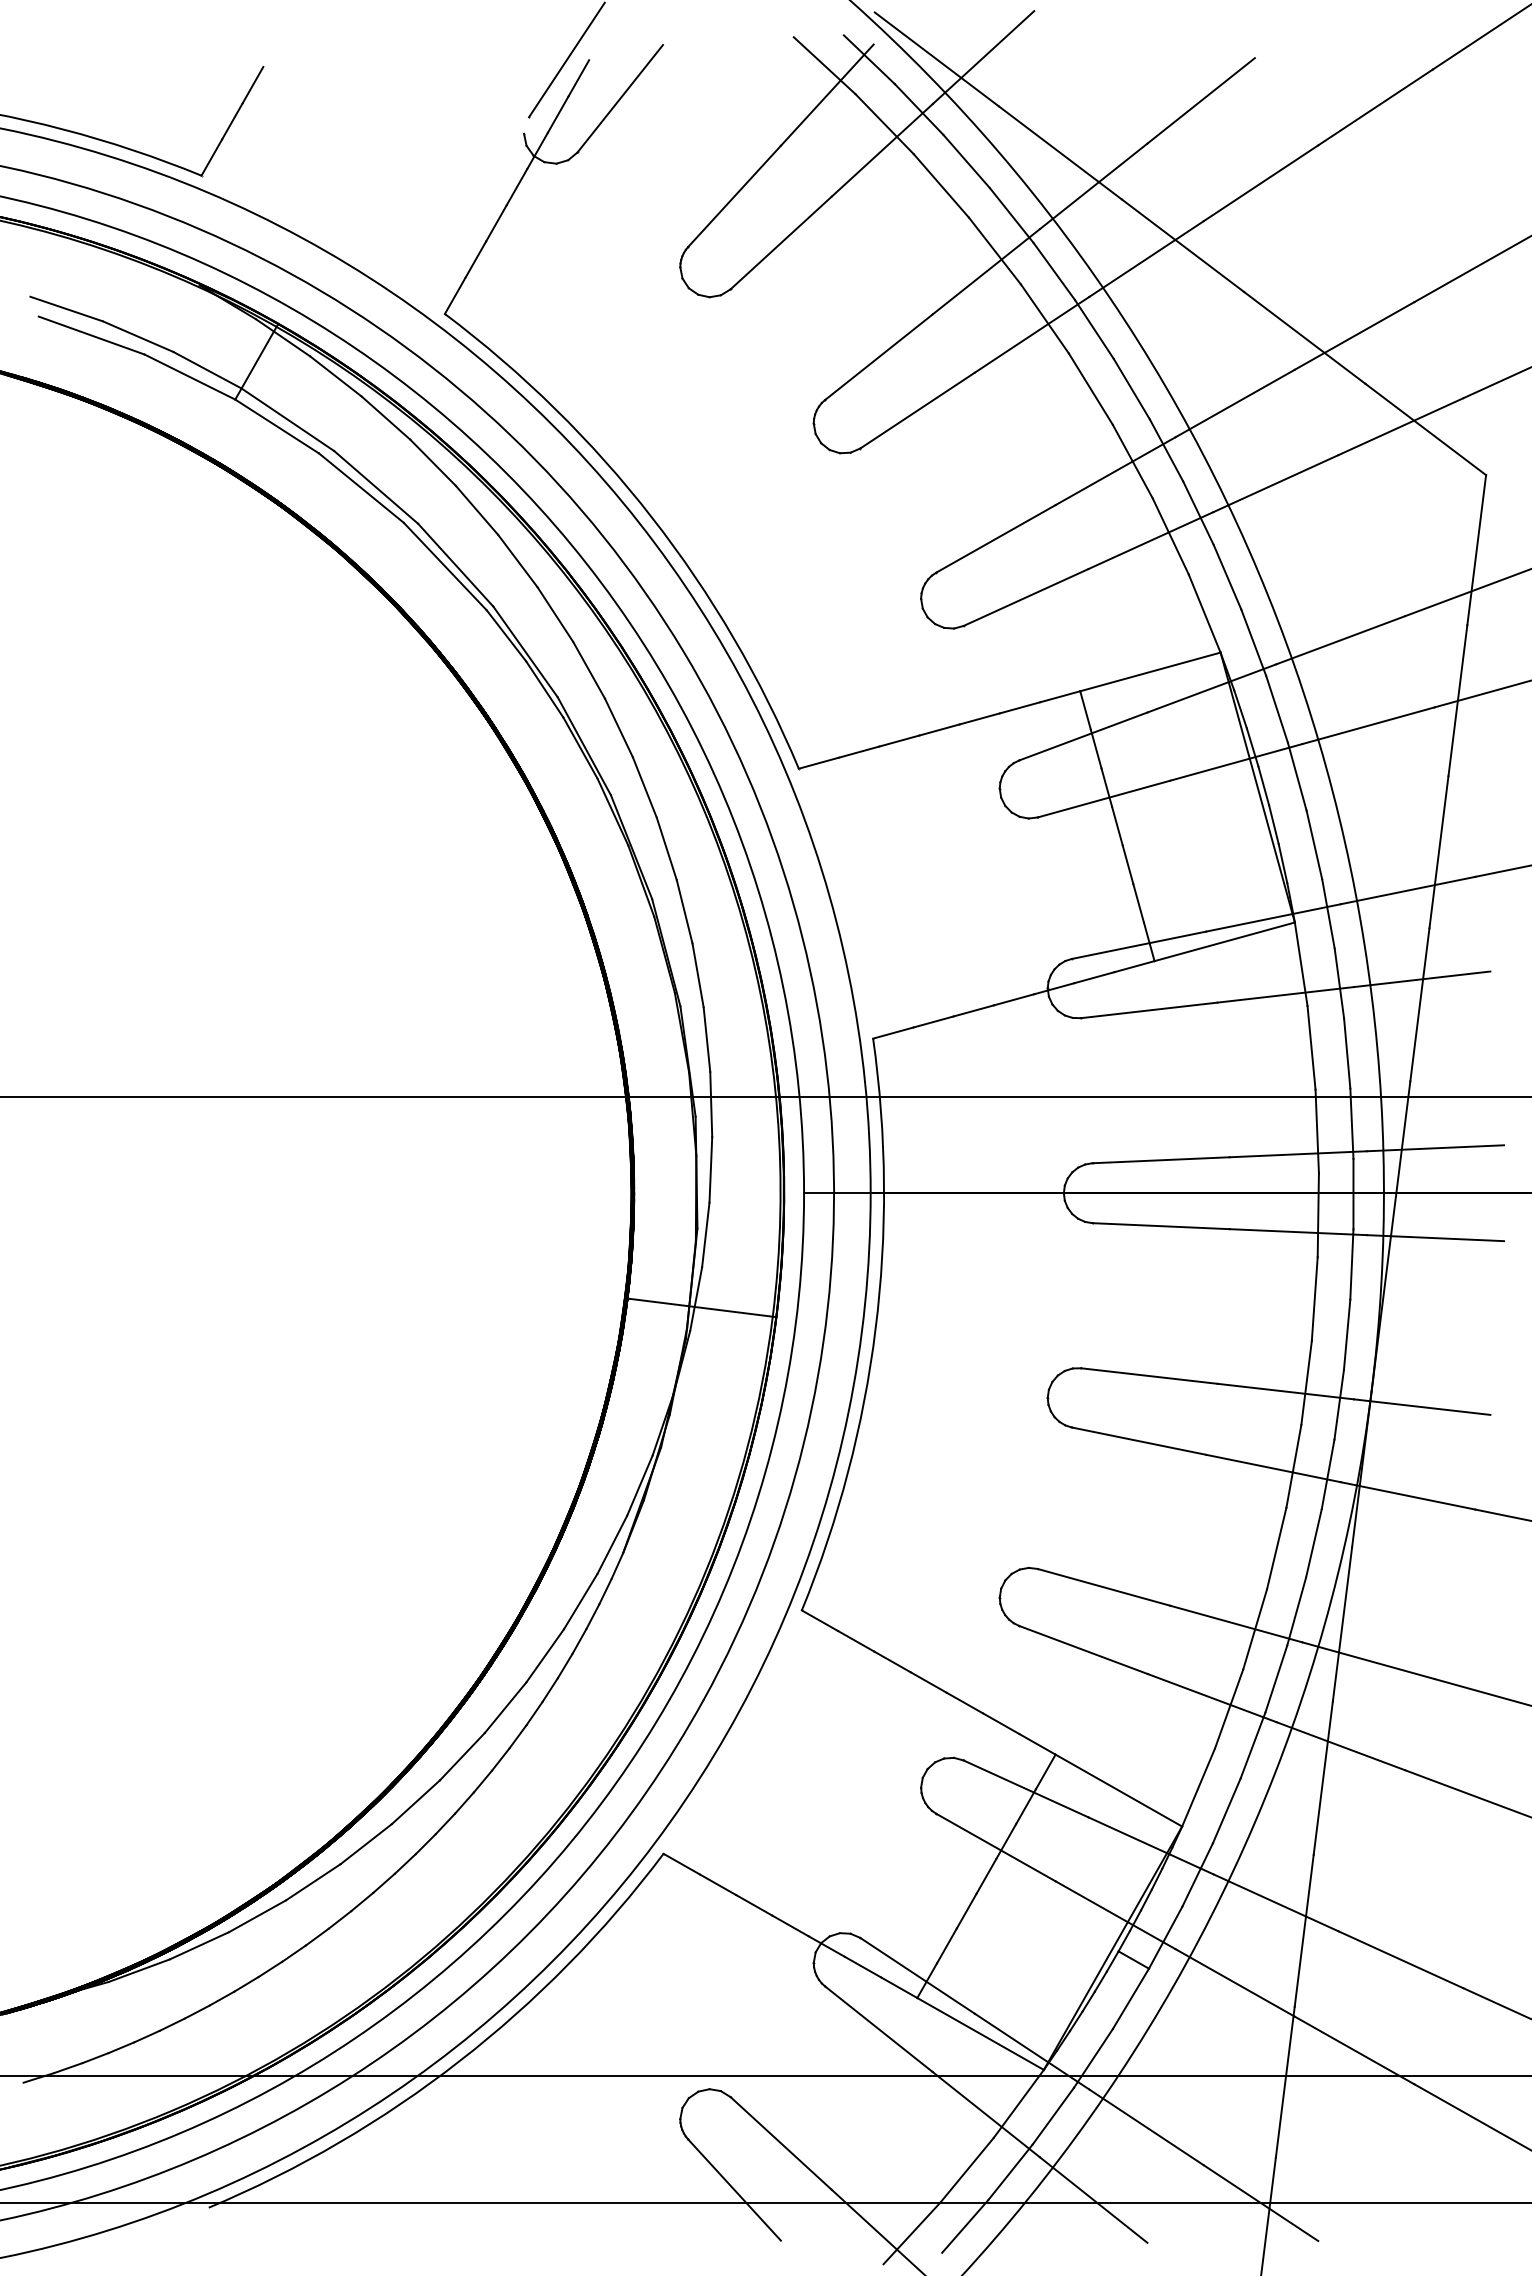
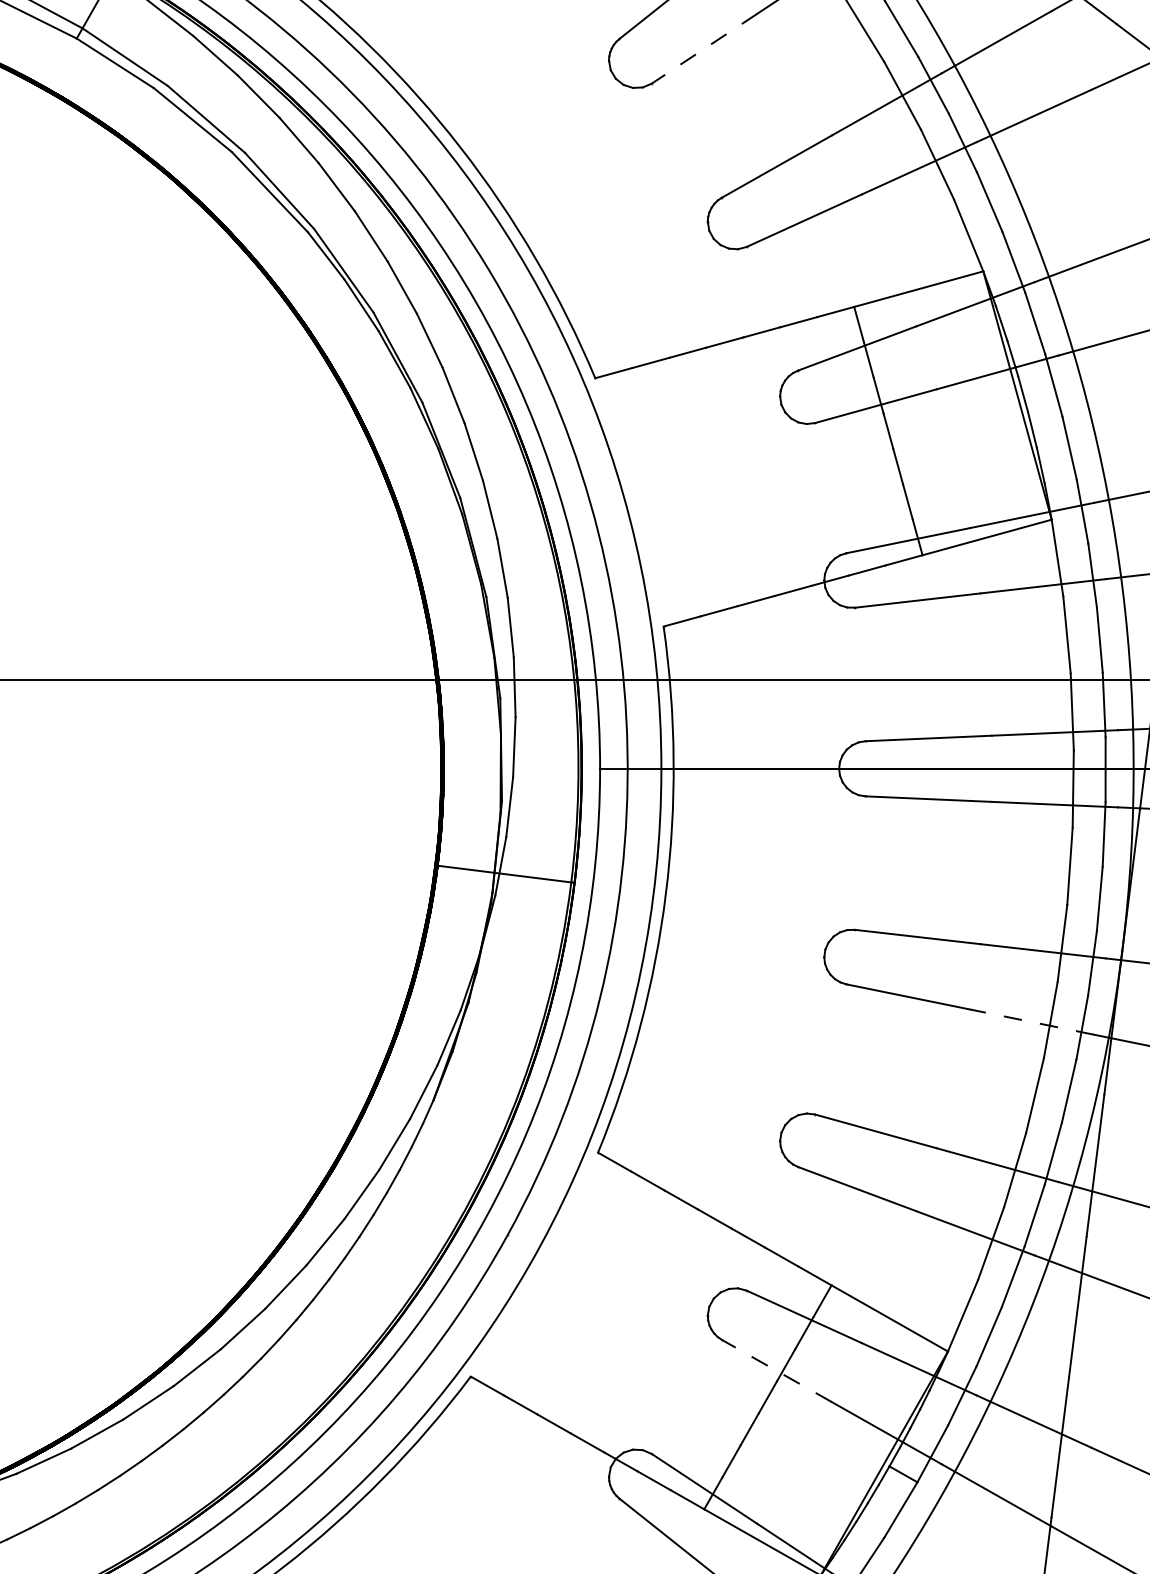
line: (917, 410) -> (704, 48), solid -> dashed
line: (1273, 1468) -> (1032, 1022), solid -> dashed
line: (996, 1847) -> (777, 1370), solid -> dashed

